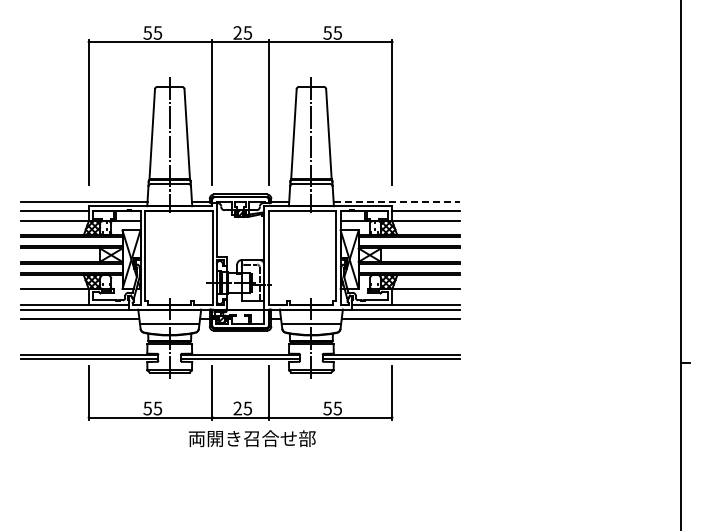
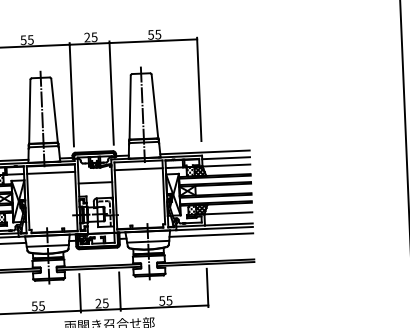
line: (397, 201) -> (205, 152), dashed -> solid
line: (178, 221) -> (50, 172), added
line: (302, 221) -> (138, 169), added
line: (240, 238) -> (95, 183), added

